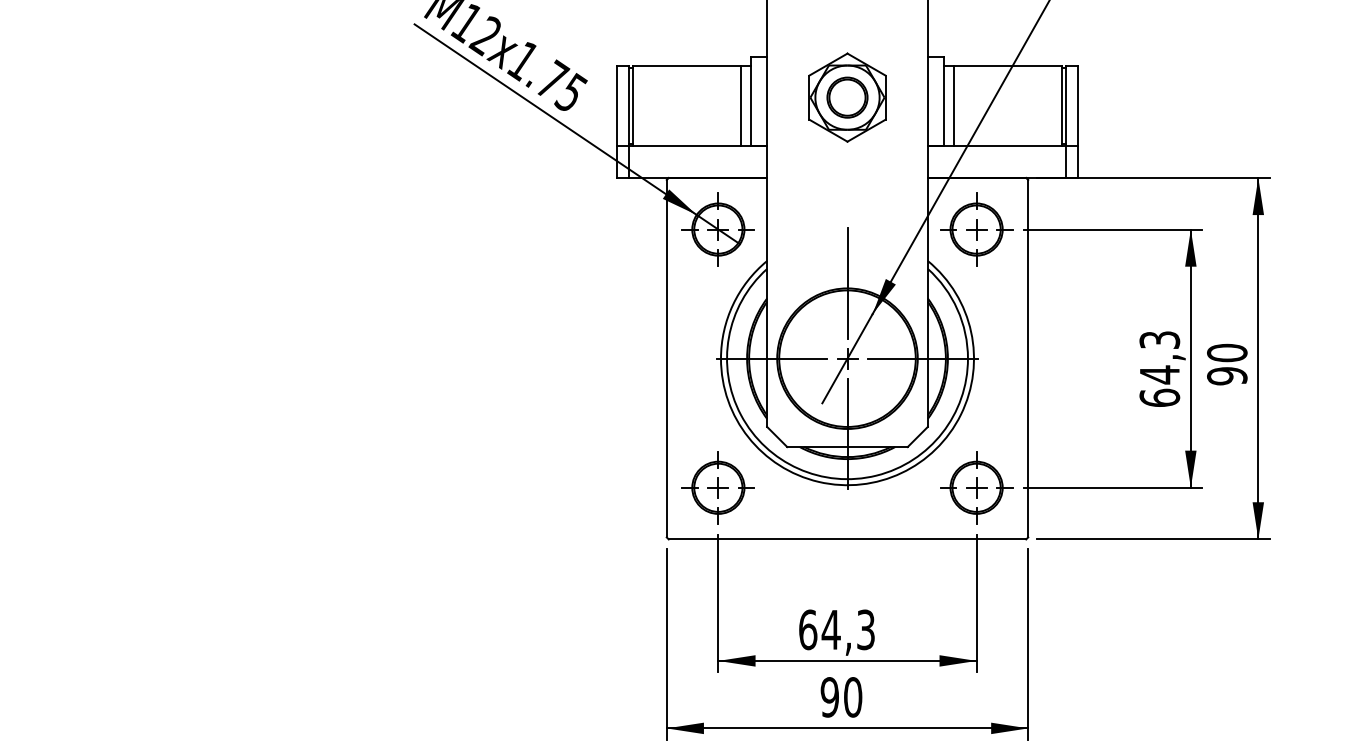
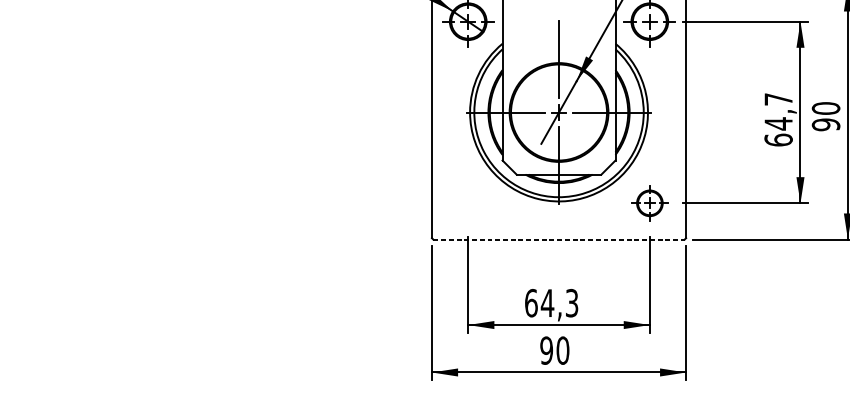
text: (1159, 339) -> (778, 99), 64,3 -> 64,7
part: (717, 487) -> (467, 203), removed
part: (976, 487) -> (649, 203), size x0.7
line: (847, 539) -> (559, 239), solid -> dashed

